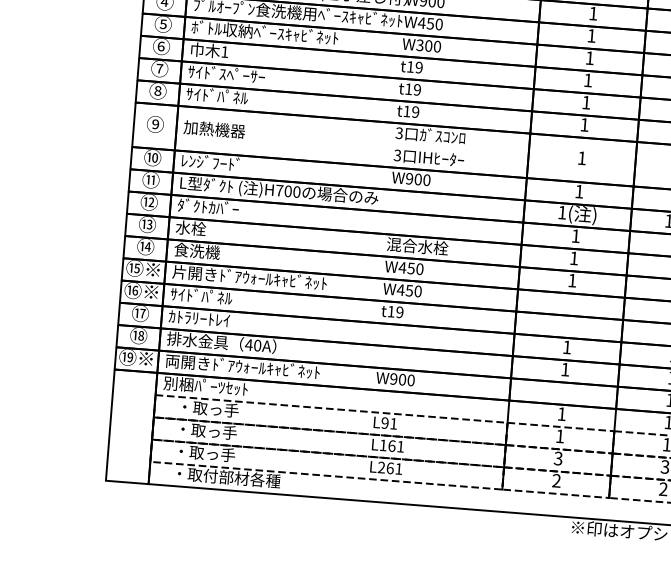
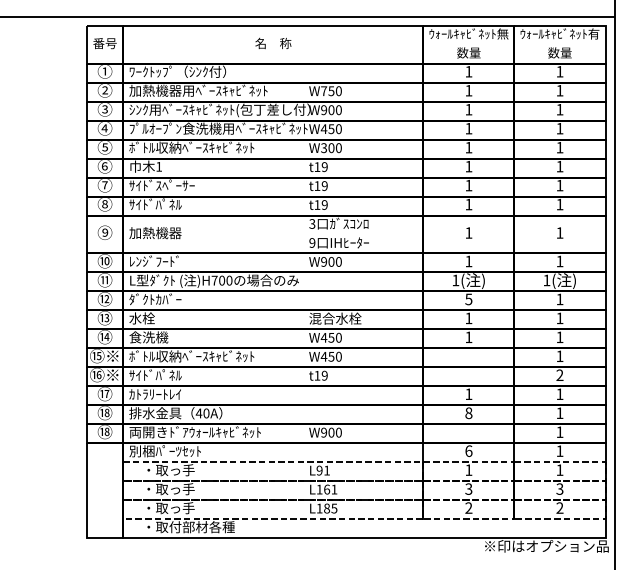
text: (397, 154) -> (312, 242), 3 -> 9
text: (575, 236) -> (468, 299), 1 -> 5
text: (248, 277) -> (194, 356), 片開きﾄﾞｱｳｫｰﾙｷｬﾋﾞﾈｯﾄ -> ﾎﾞﾄﾙ収納ﾍﾞｰｽｷｬﾋﾞﾈｯﾄ
text: (136, 358) -> (104, 432), ⑲※ -> ⑱
text: (564, 369) -> (468, 413), 1 -> 8
text: (561, 414) -> (468, 451), 1 -> 6
text: (389, 468) -> (326, 508), L261 -> L185

